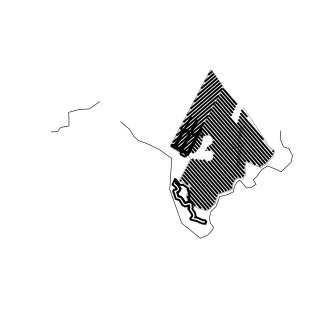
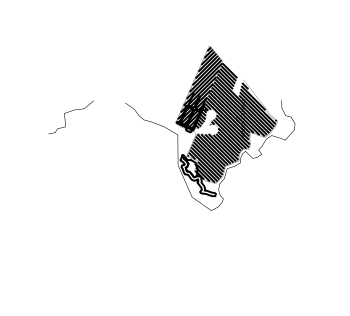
curve: (73, 111) -> (68, 112), moved

